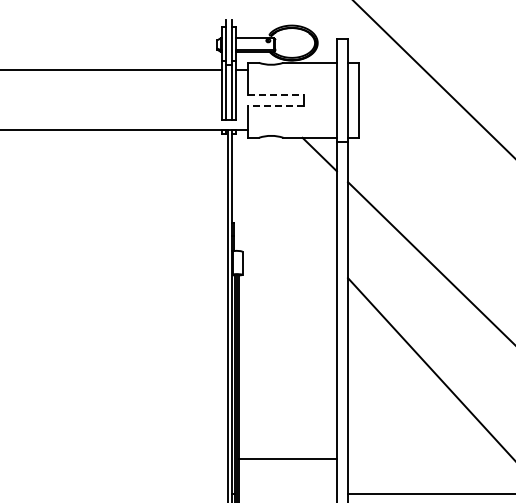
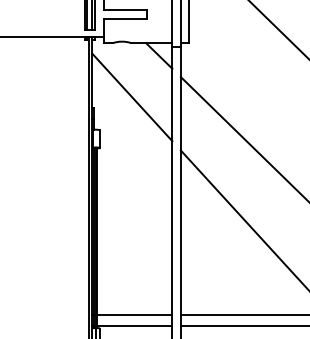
line: (275, 94) -> (125, 10), dashed -> solid
line: (275, 105) -> (125, 18), dashed -> solid
line: (284, 208) -> (132, 97), added
line: (287, 458) -> (134, 315), moved

